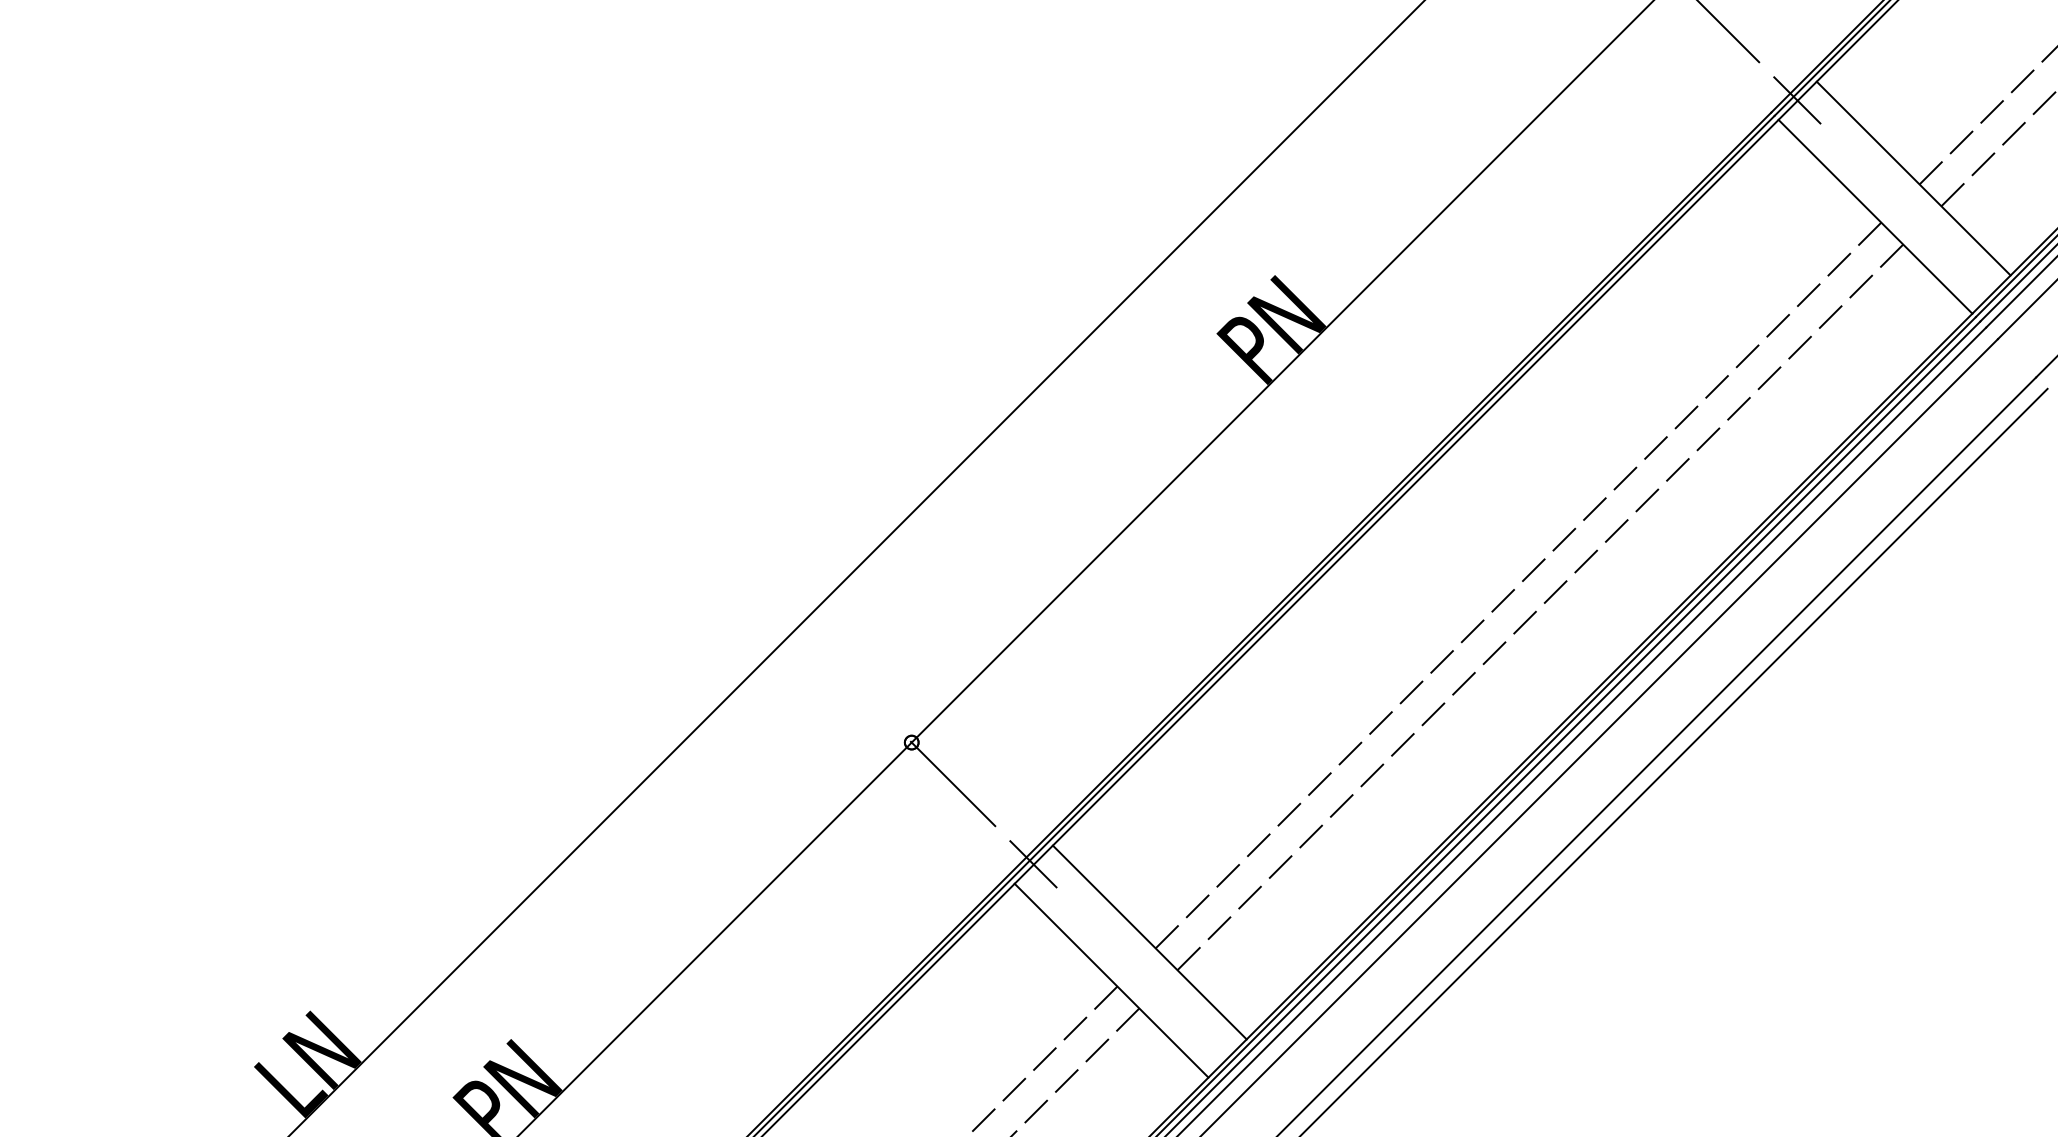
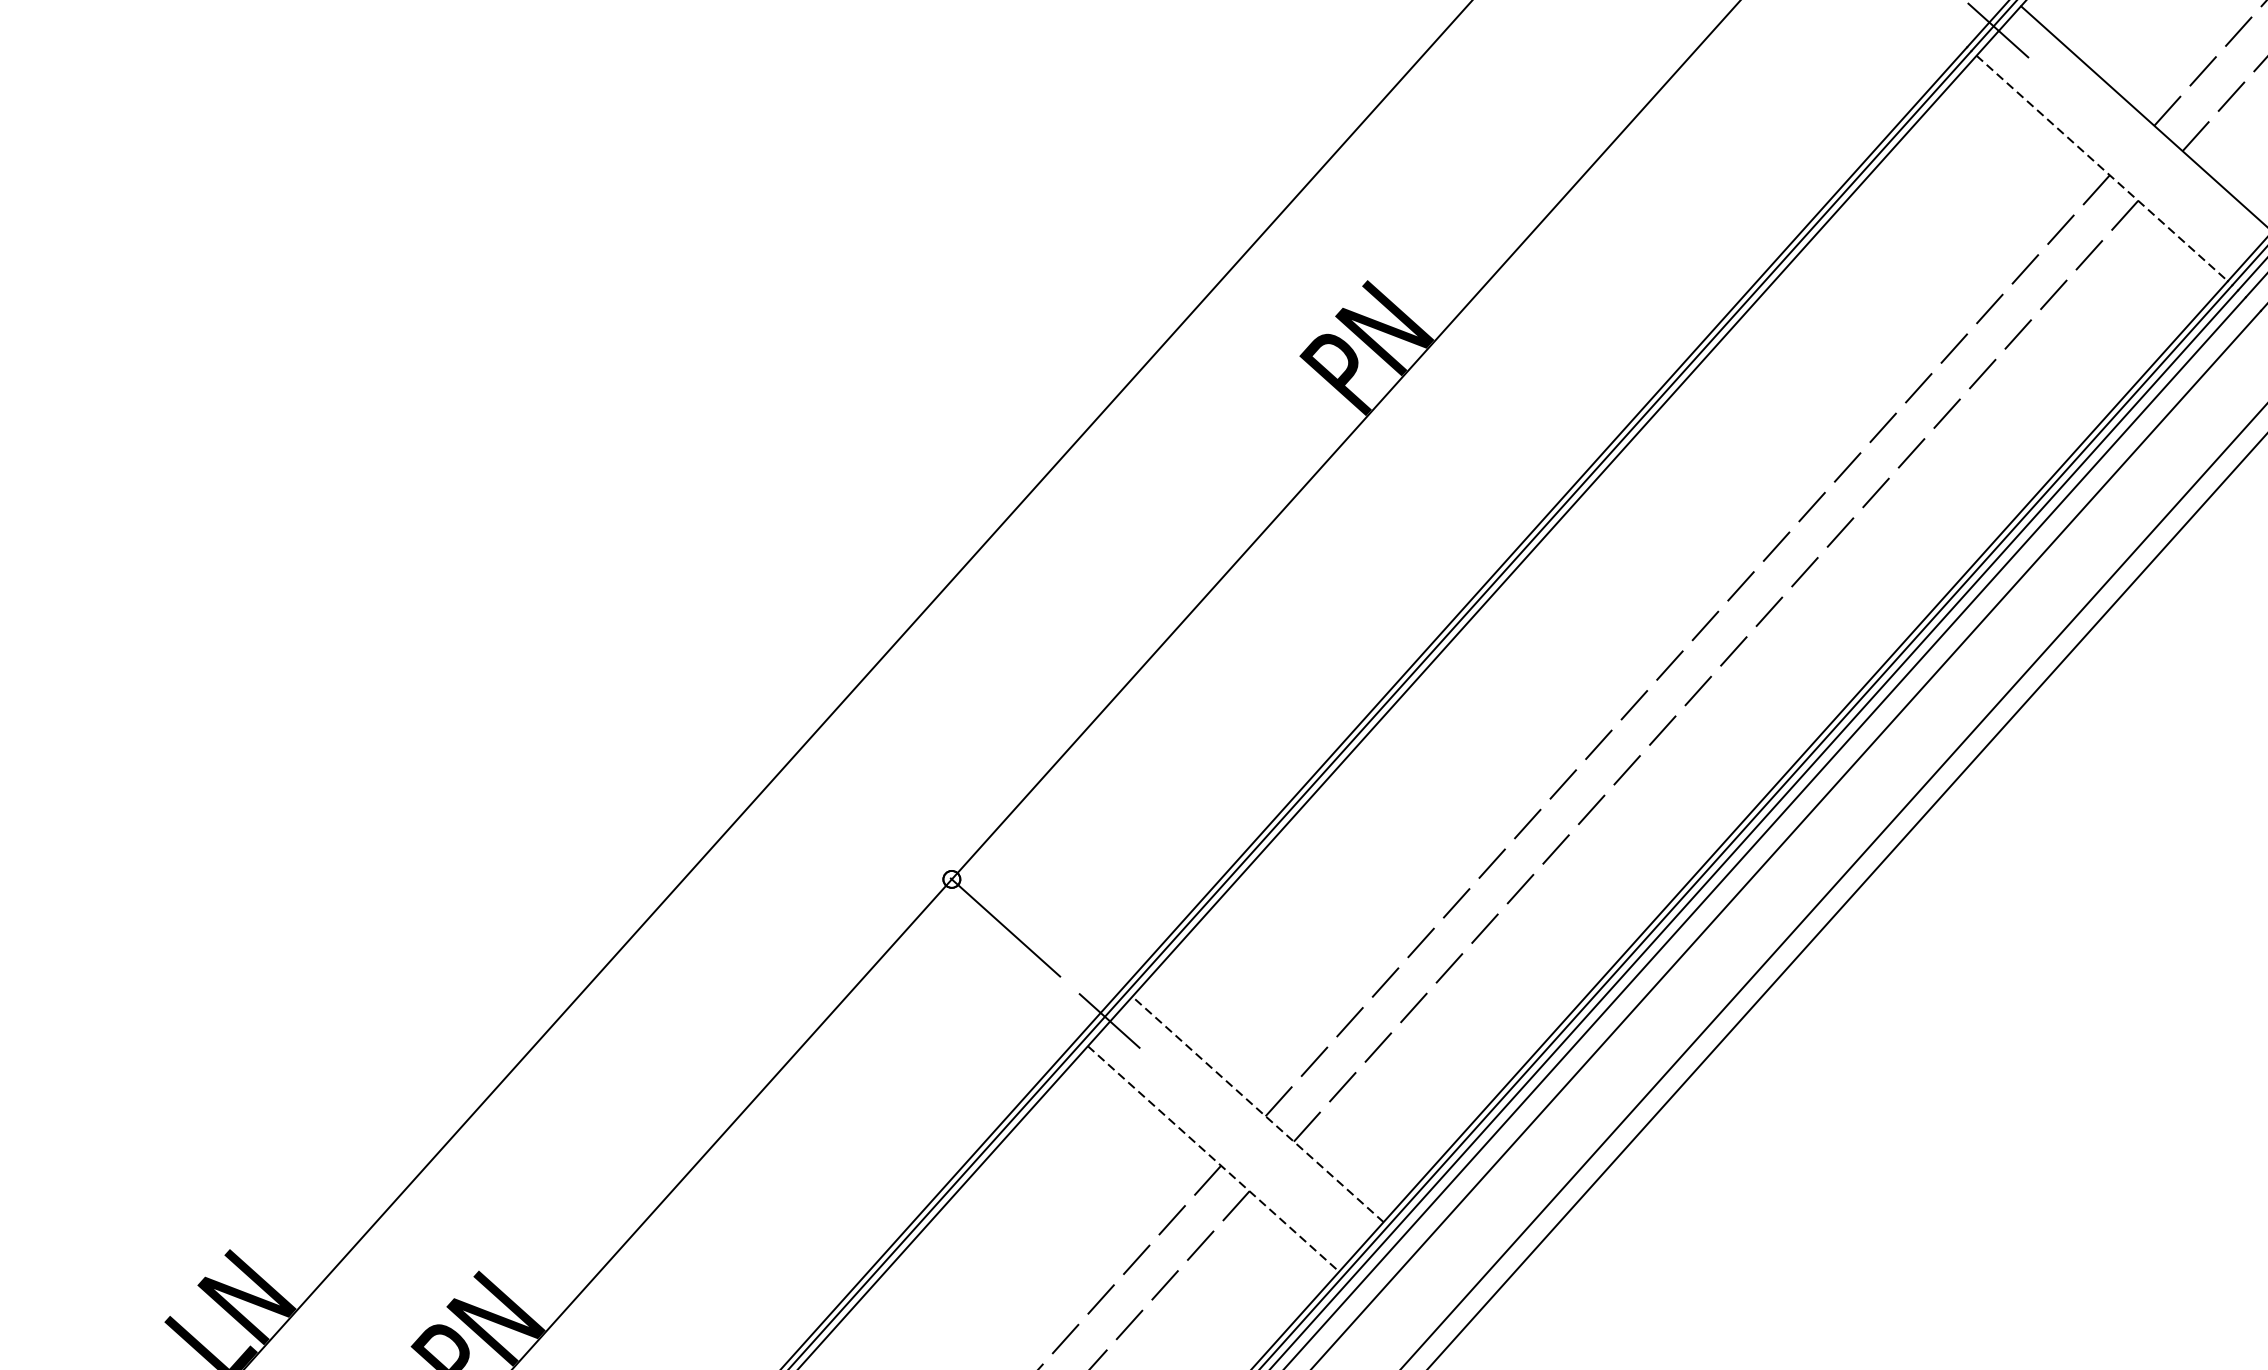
line: (1875, 217) -> (2102, 169), solid -> dashed
line: (1149, 942) -> (1257, 1109), solid -> dashed
line: (1111, 981) -> (1213, 1159), solid -> dashed

